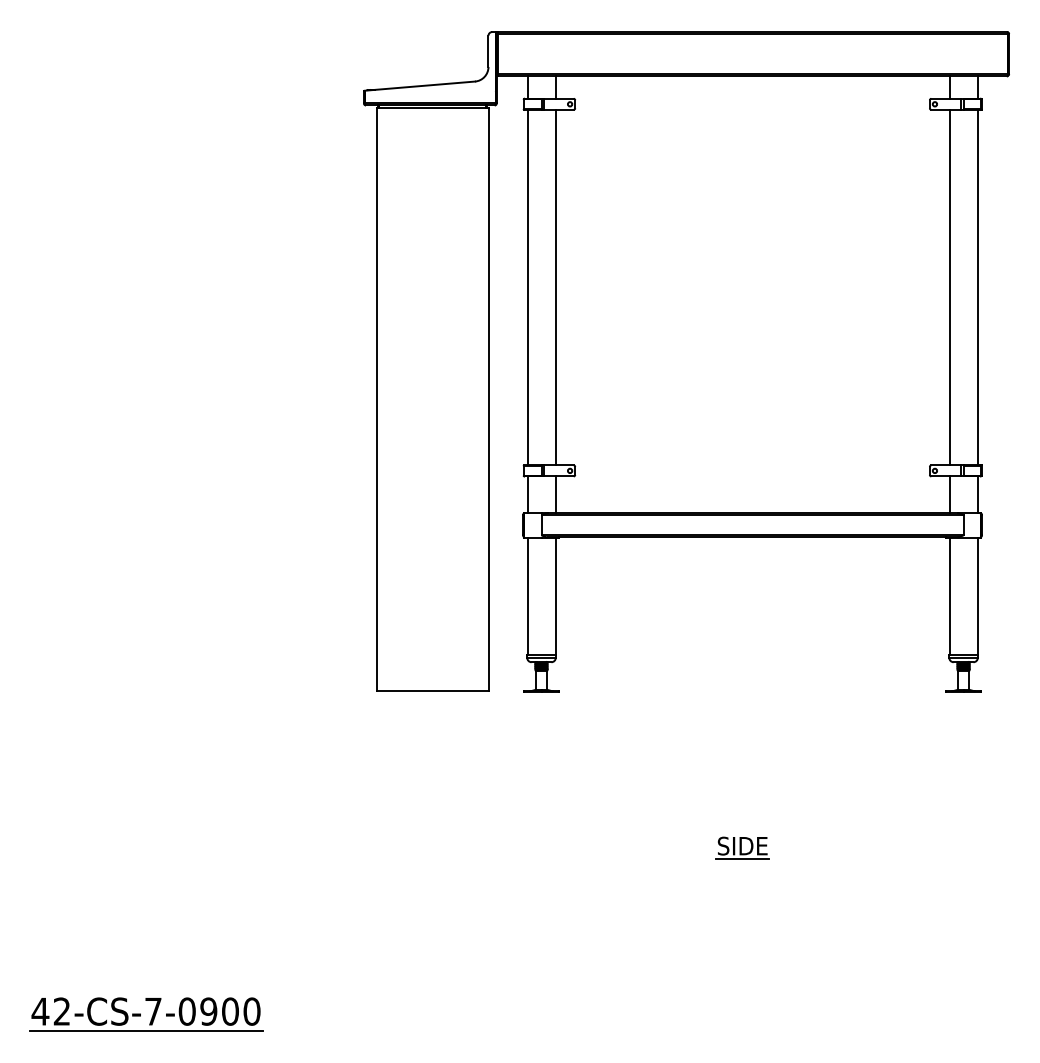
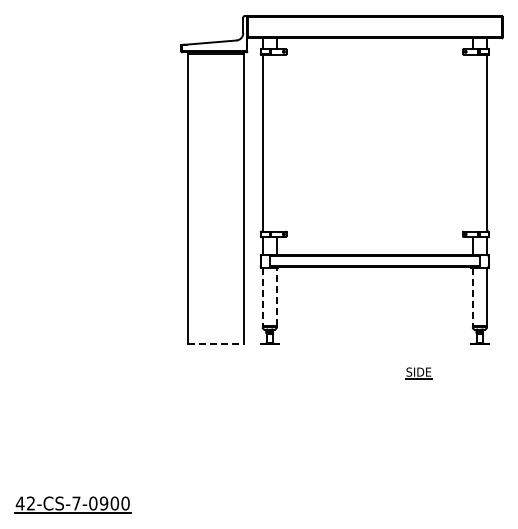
line: (555, 286) -> (276, 142), removed
line: (948, 286) -> (472, 142), removed
line: (555, 595) -> (276, 296), solid -> dashed
line: (527, 597) -> (262, 297), solid -> dashed
line: (948, 597) -> (472, 297), solid -> dashed
line: (432, 692) -> (215, 344), solid -> dashed
part: (741, 848) -> (418, 373), moved

